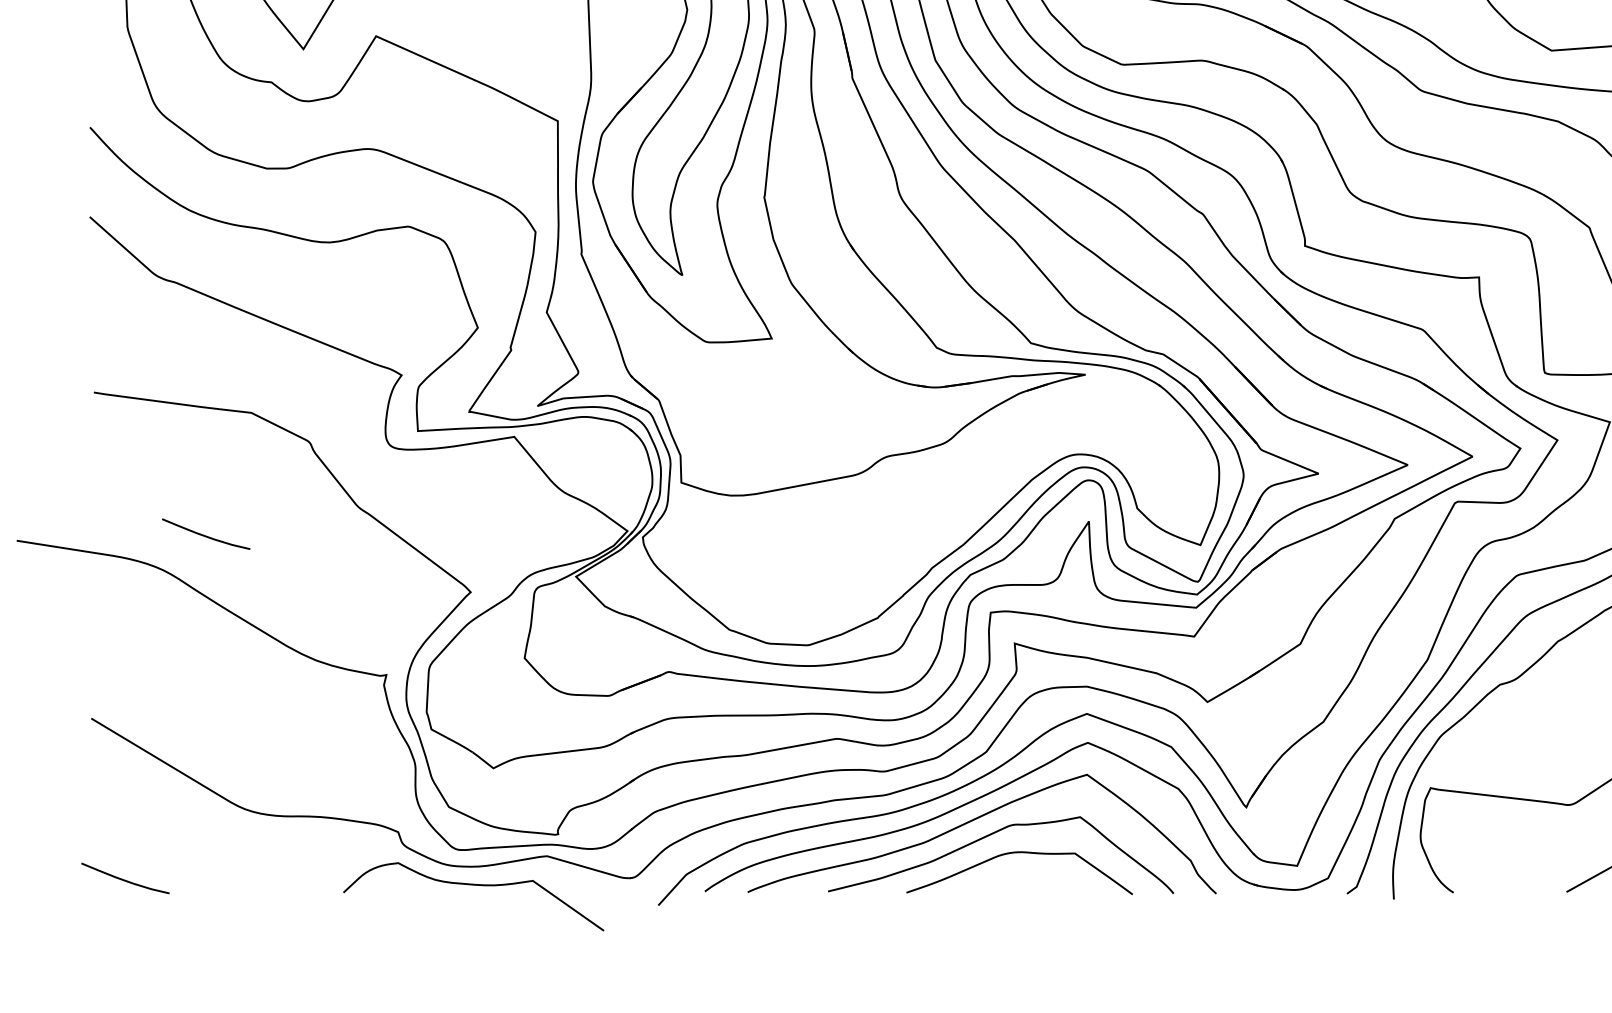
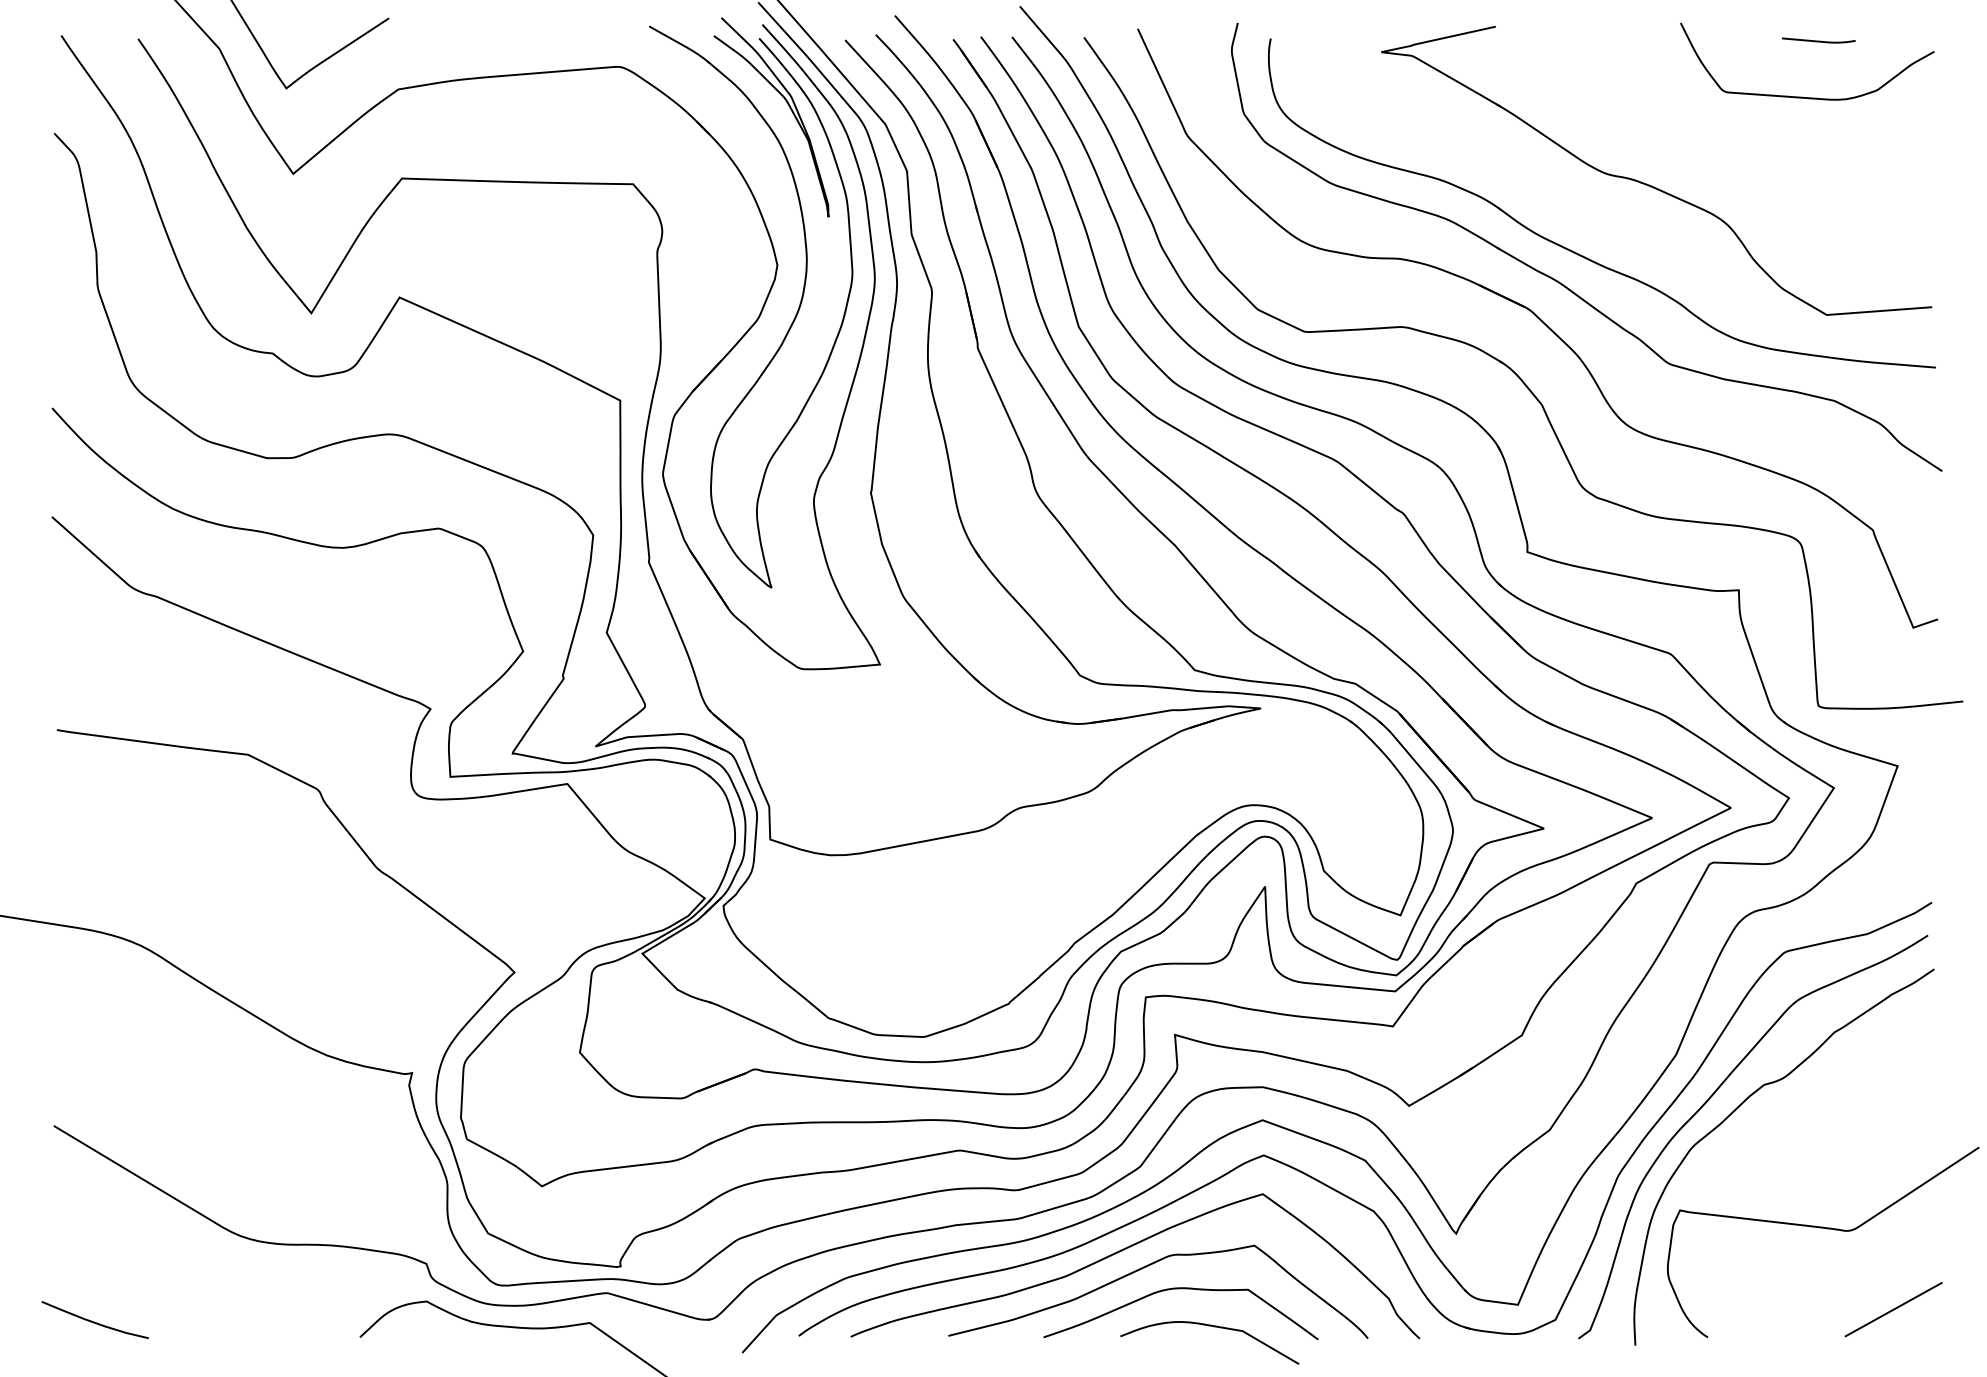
curve: (205, 535) -> (192, 903), removed
curve: (1047, 884) -> (1214, 1327), added

